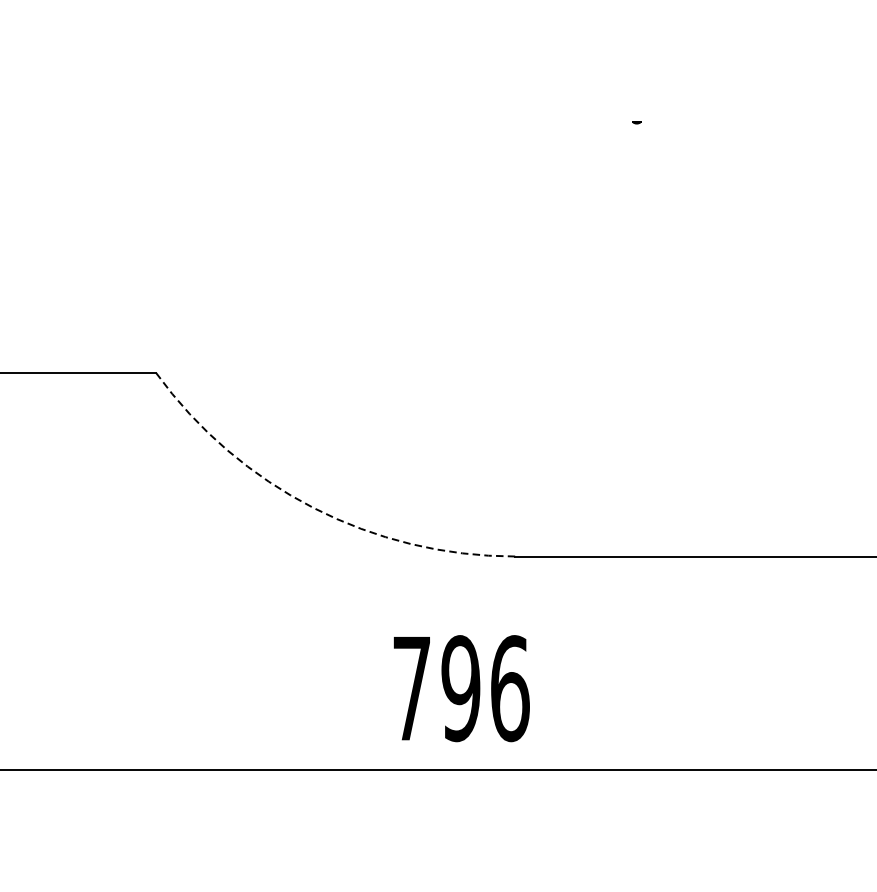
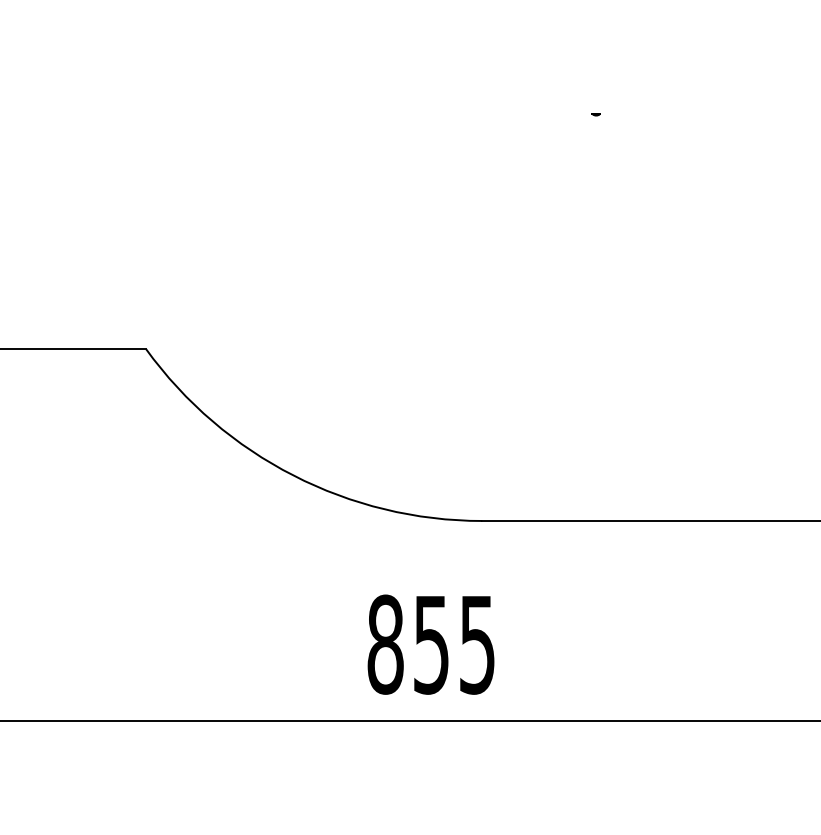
arc: (313, 507) -> (293, 475), dashed -> solid
text: (460, 688) -> (431, 644), 796 -> 855

